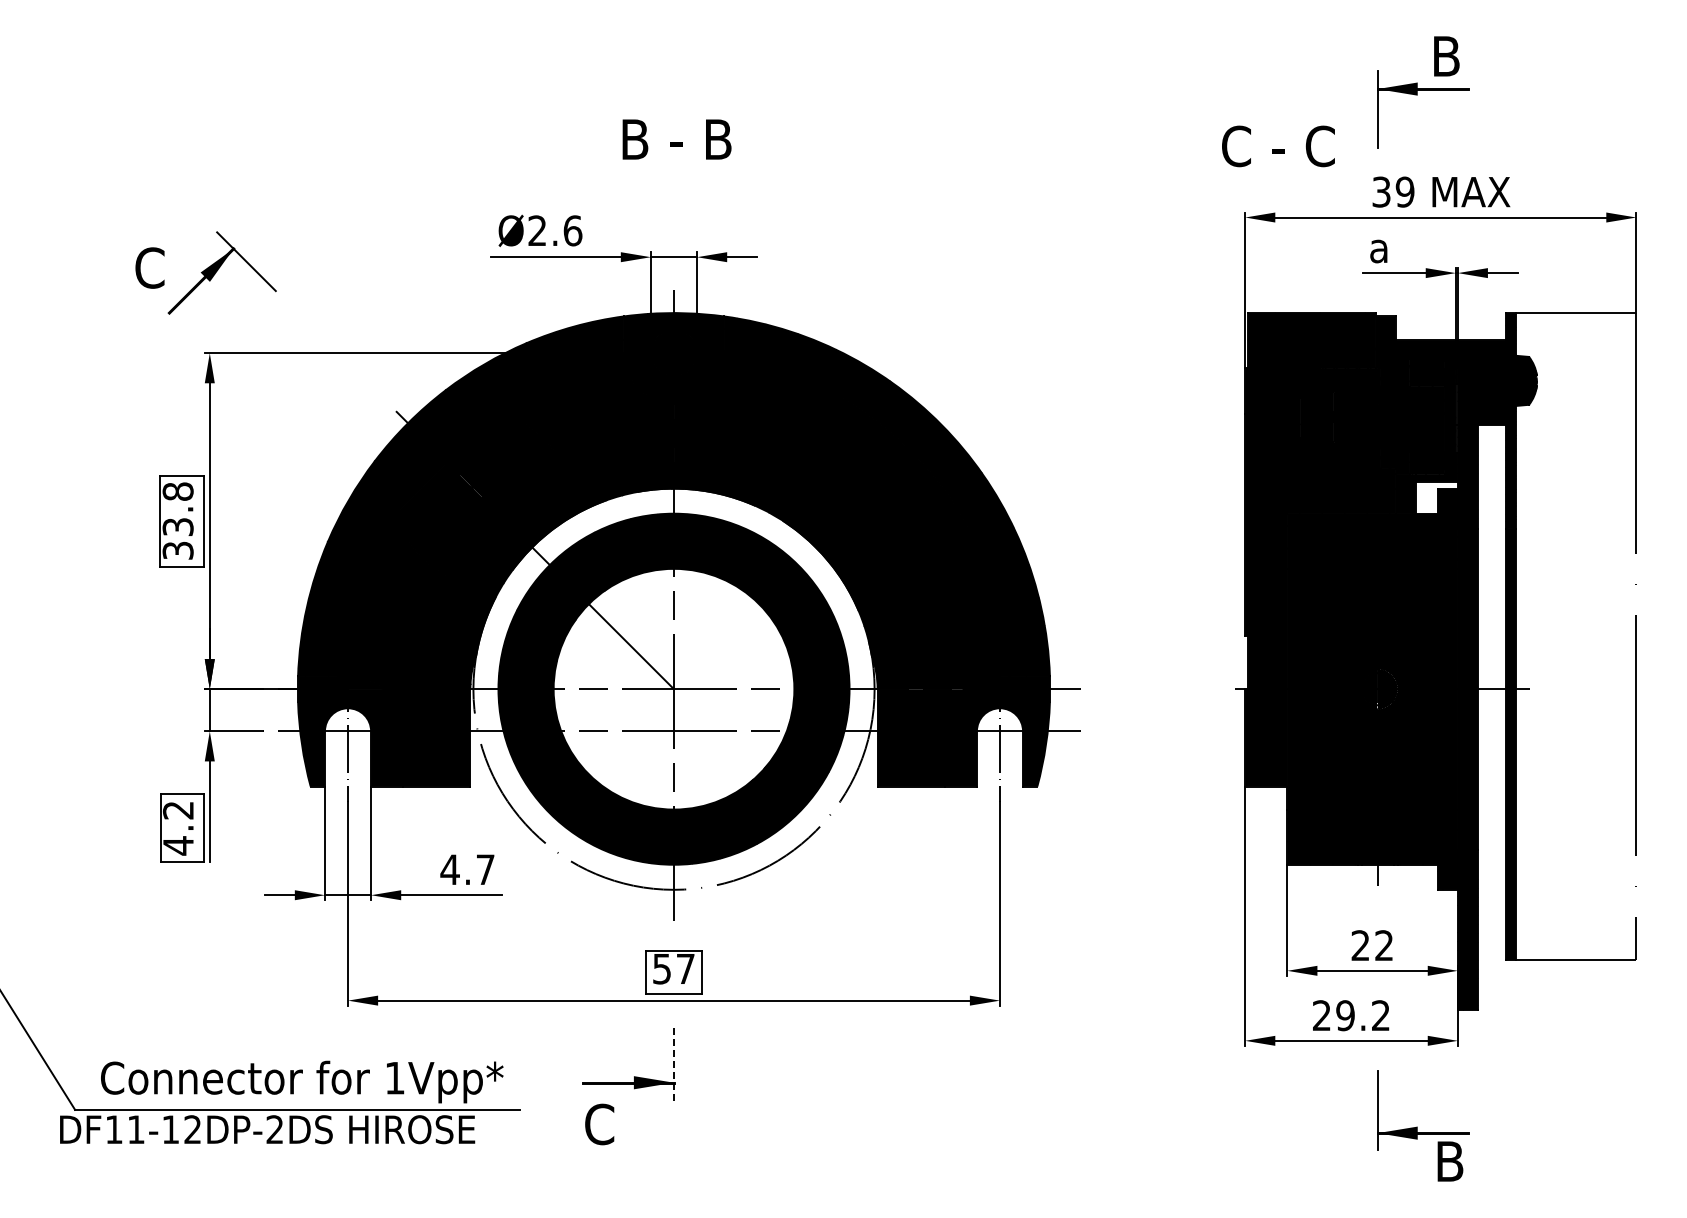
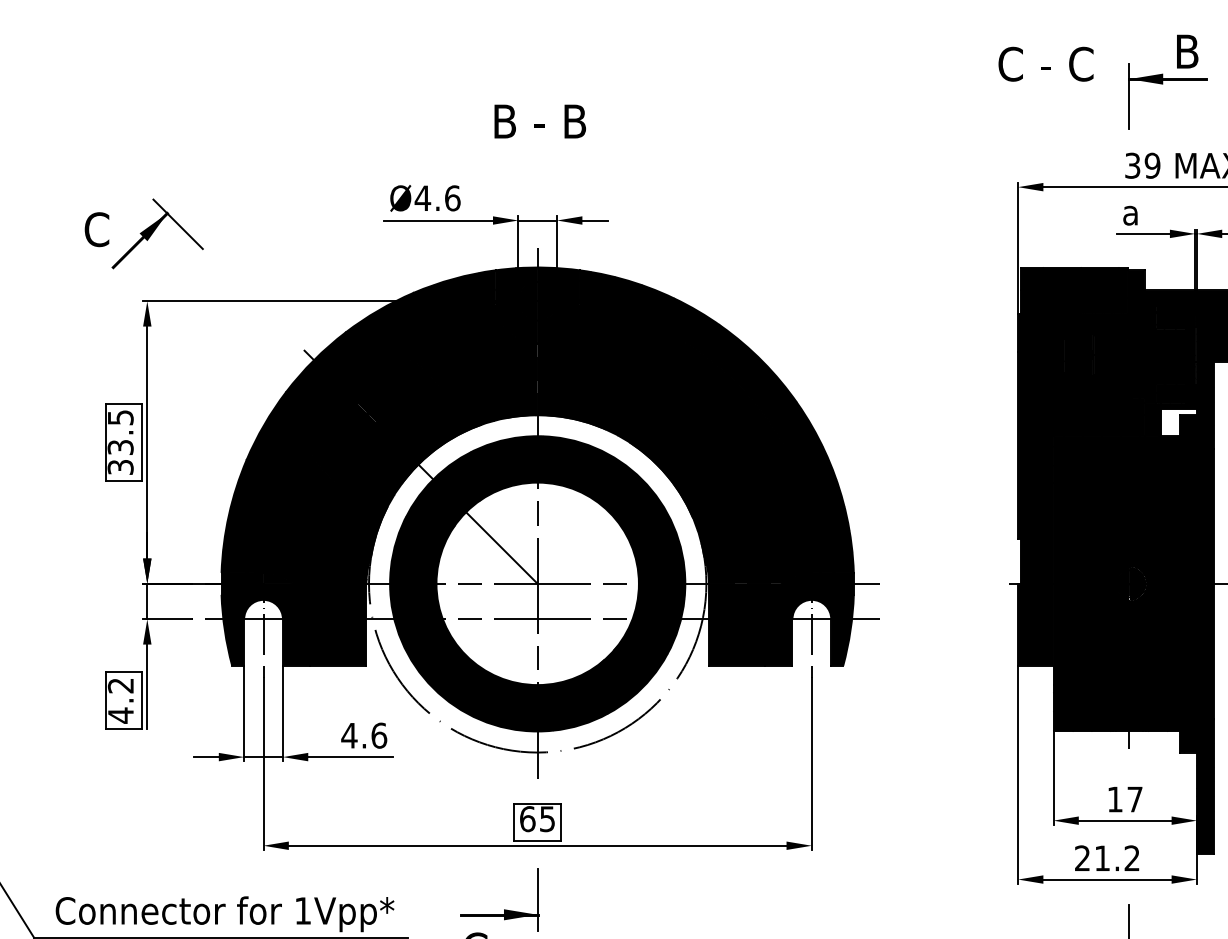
text: (1278, 146) -> (1046, 64), moved
text: (537, 230) -> (422, 198), Ø2.6 -> Ø4.6
text: (177, 491) -> (120, 417), 33.8 -> 33.5
text: (485, 869) -> (379, 735), 4.7 -> 4.6
text: (1371, 945) -> (1124, 799), 22 -> 17
text: (673, 968) -> (537, 818), 57 -> 65
text: (1345, 1015) -> (1102, 858), 29.2 -> 21.2
line: (674, 1065) -> (538, 900), dashed -> solid

